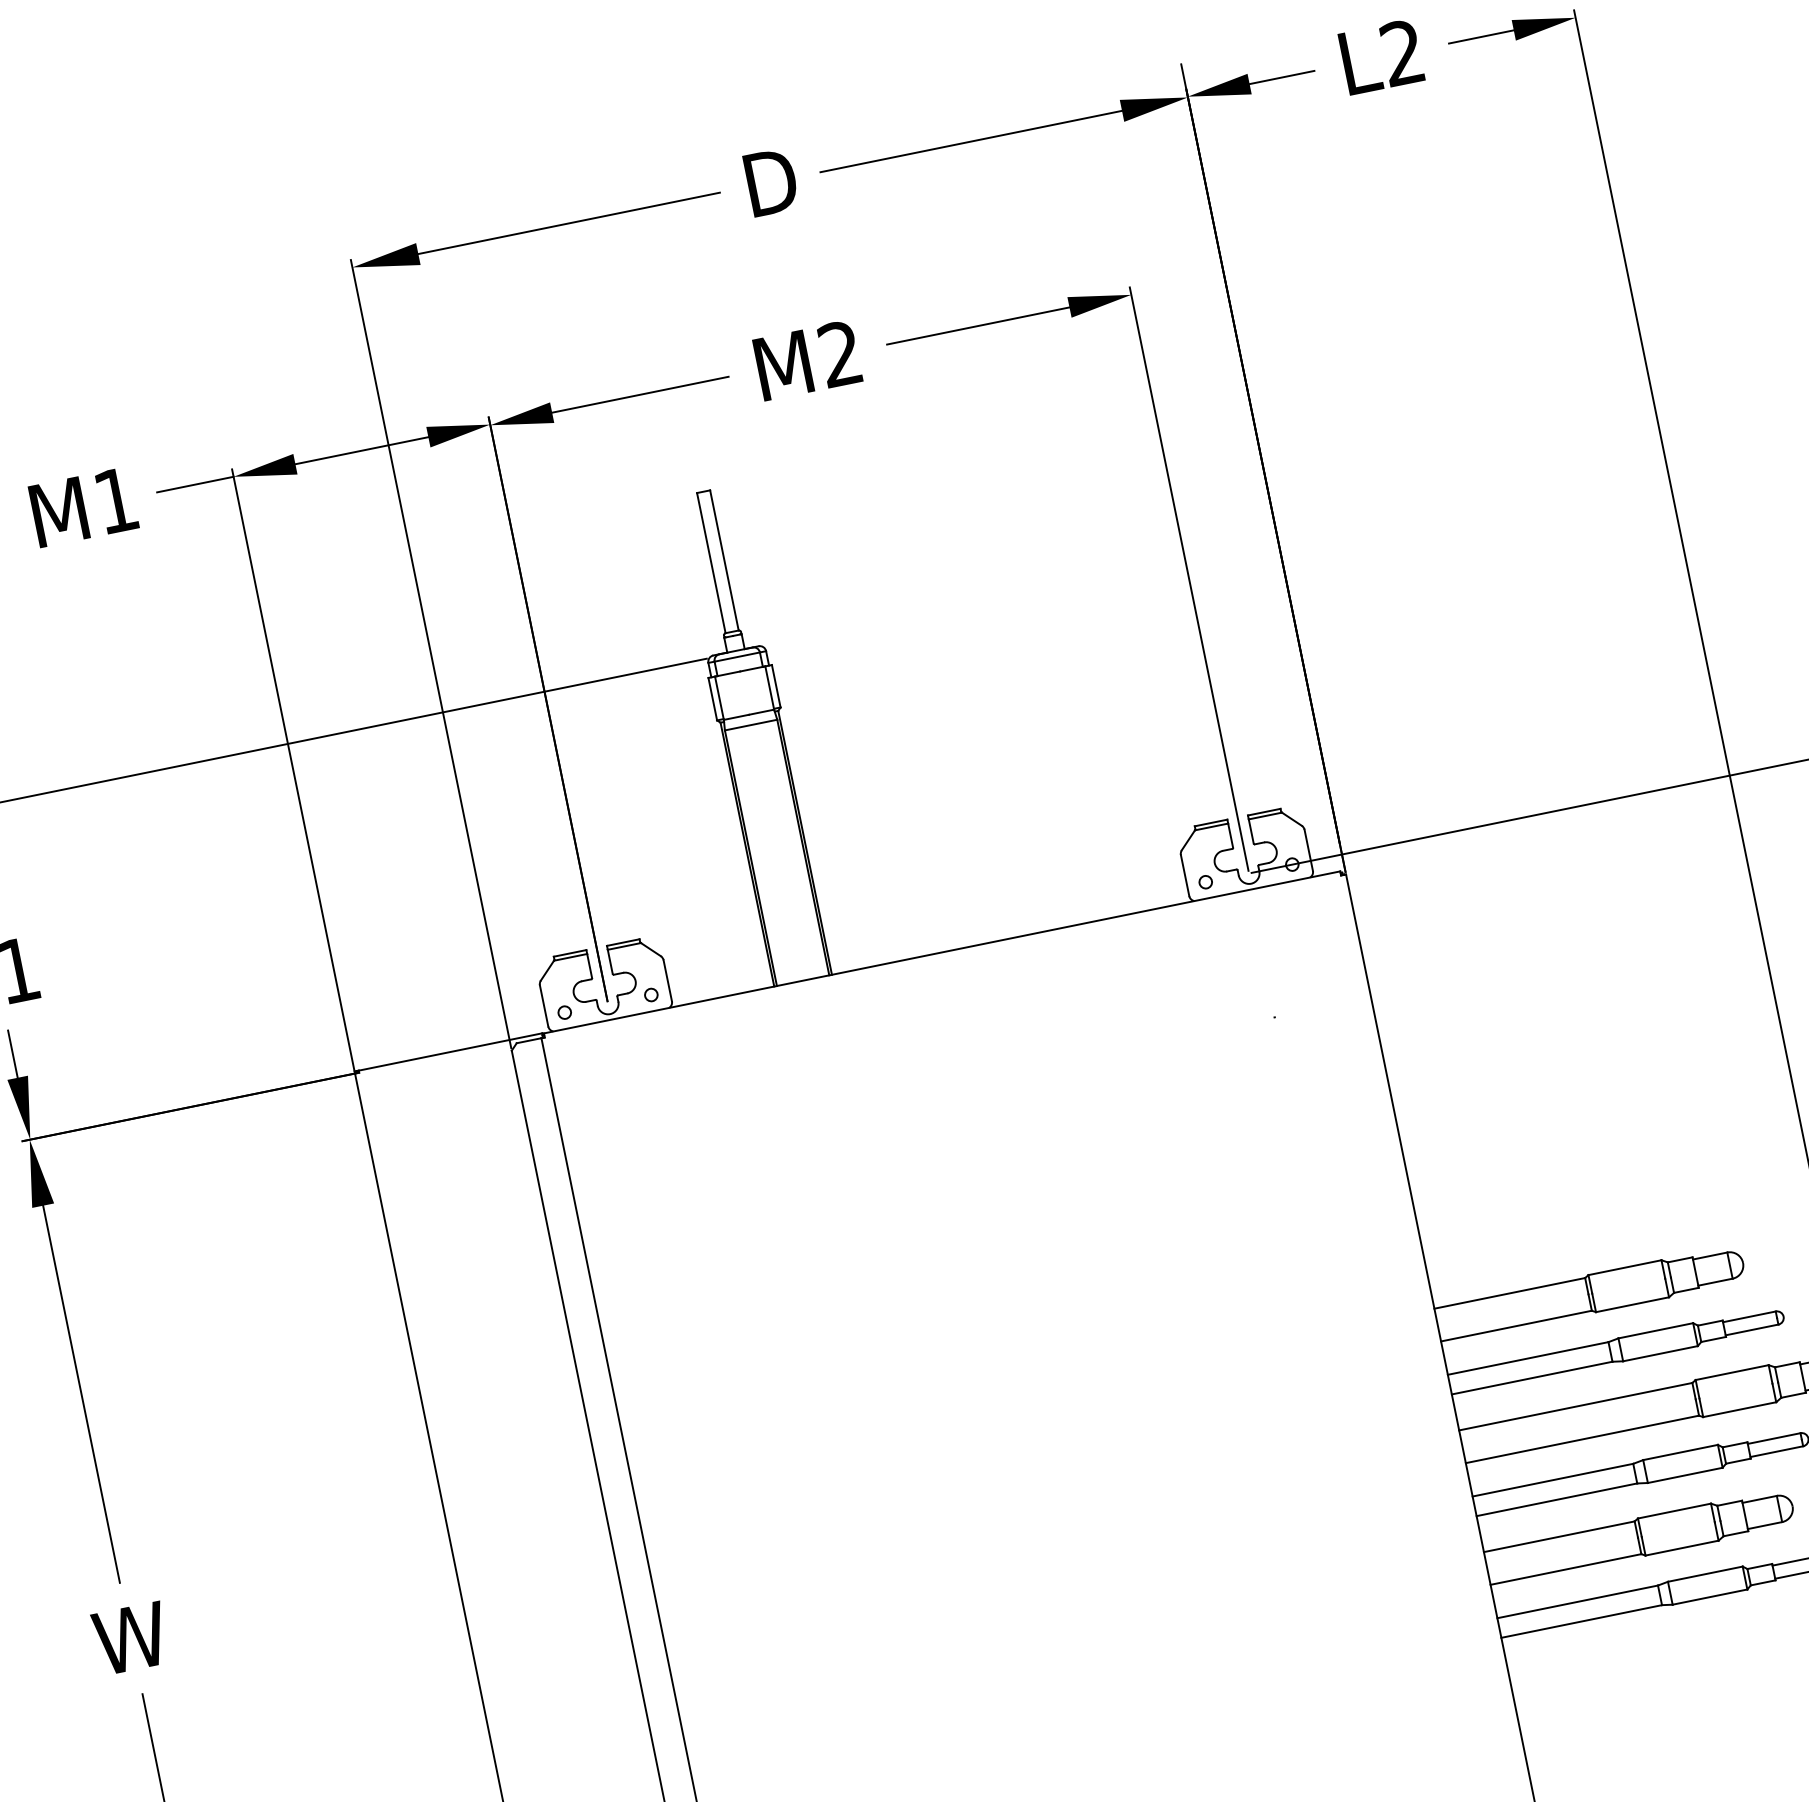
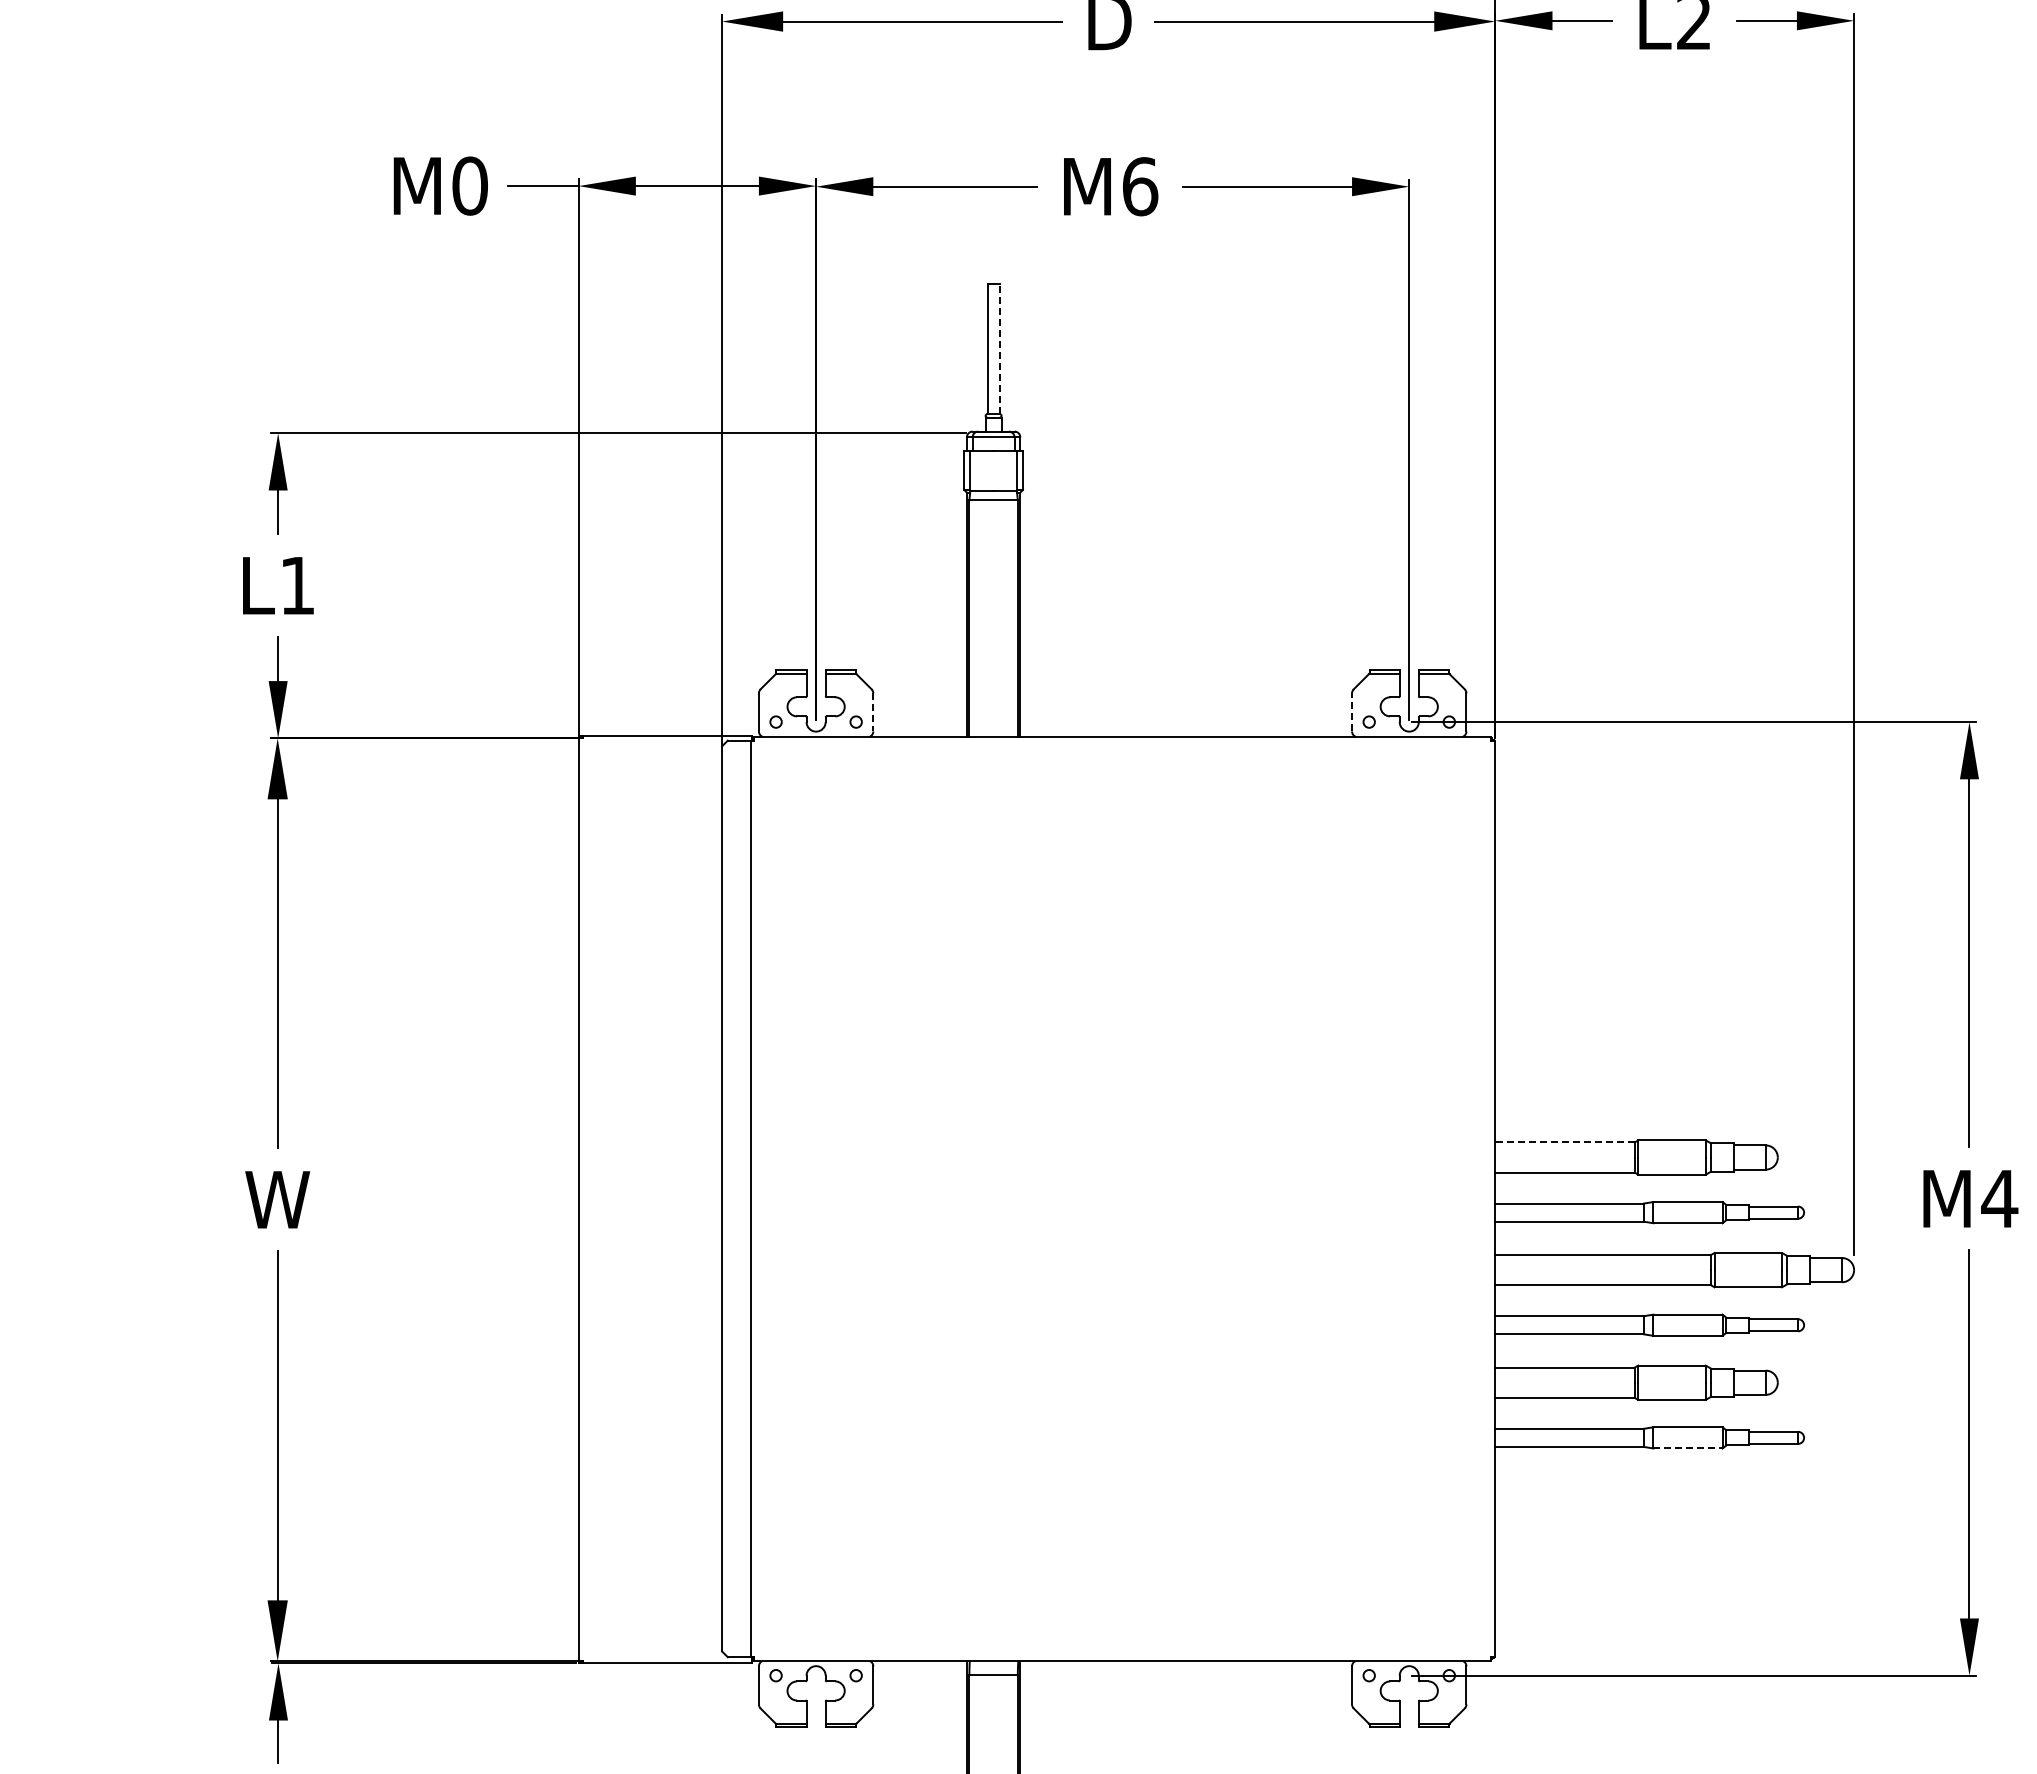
text: (840, 353) -> (1140, 186), M2 -> M6
text: (115, 500) -> (469, 185), M1 -> M0
line: (724, 560) -> (999, 349), solid -> dashed
line: (1185, 874) -> (1352, 711), solid -> dashed
line: (667, 980) -> (873, 712), solid -> dashed
line: (1510, 1293) -> (1565, 1142), solid -> dashed
line: (1710, 1597) -> (1688, 1448), solid -> dashed

